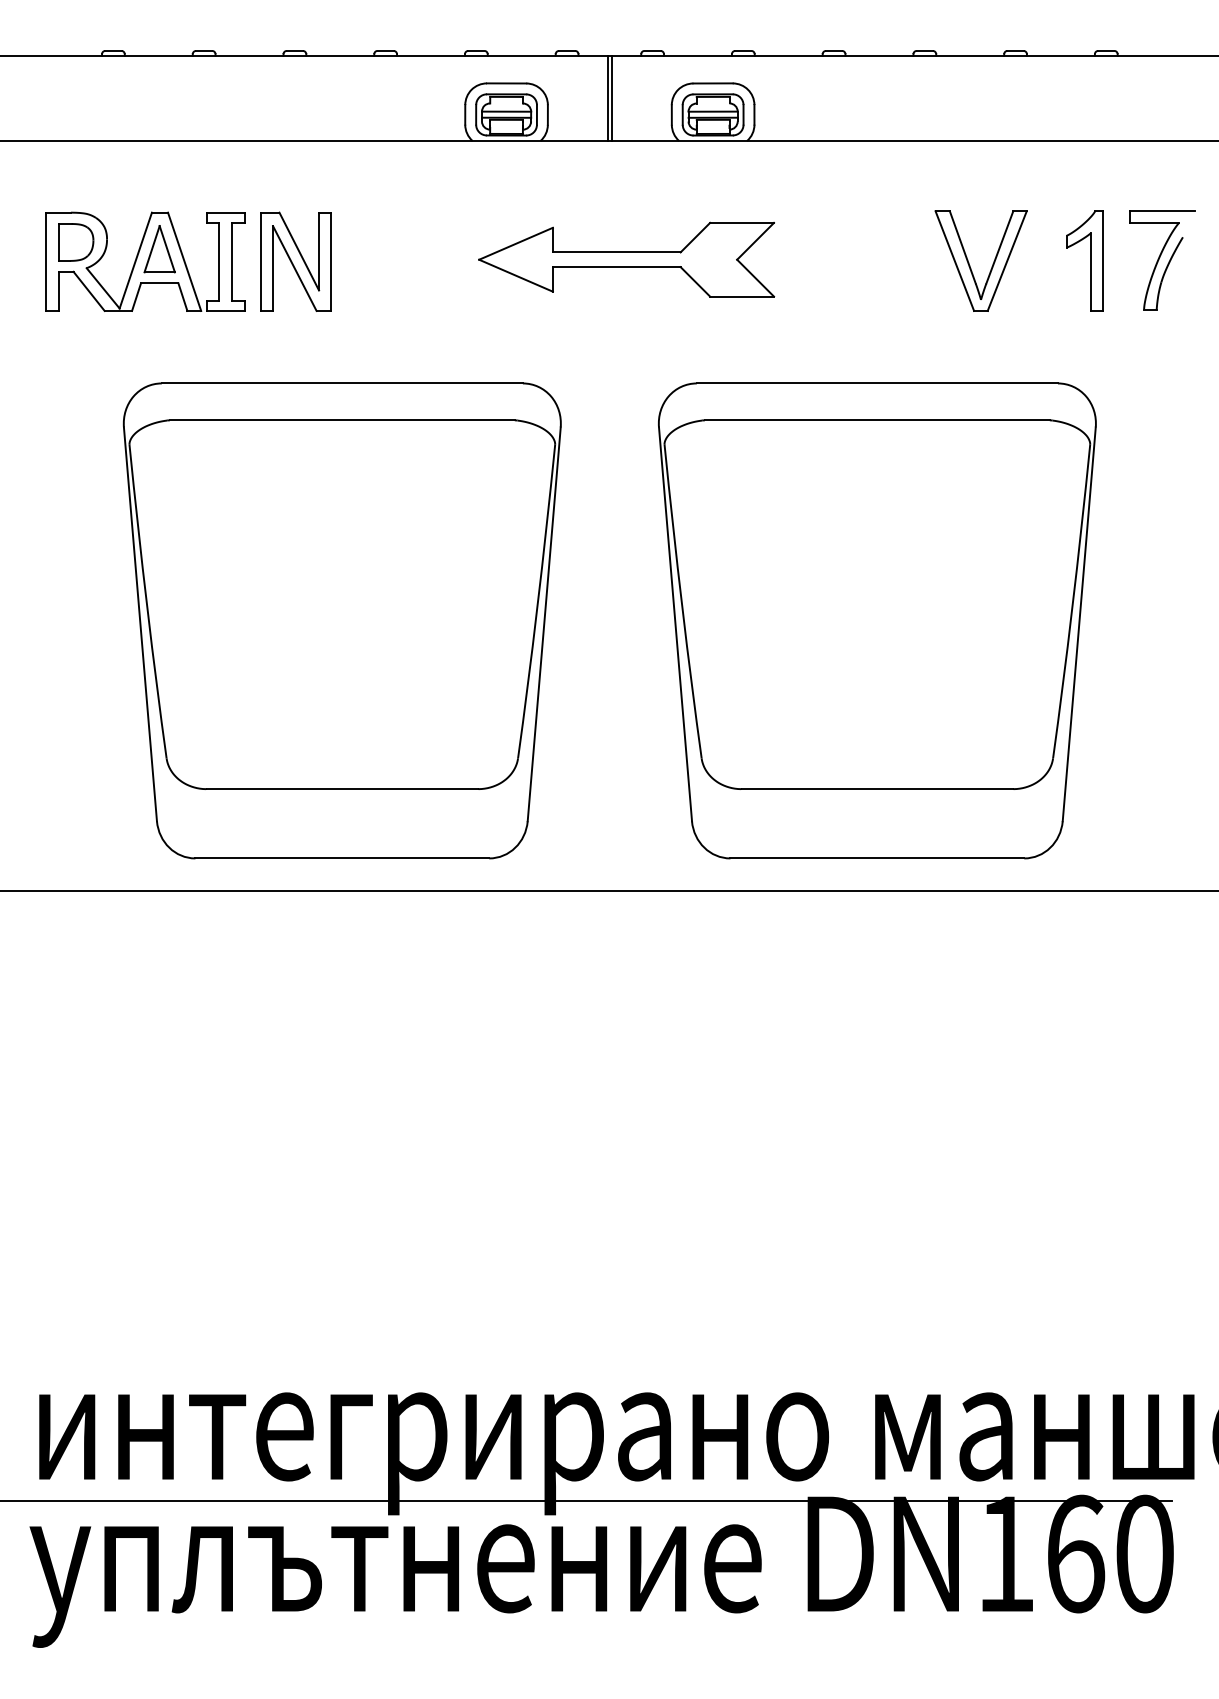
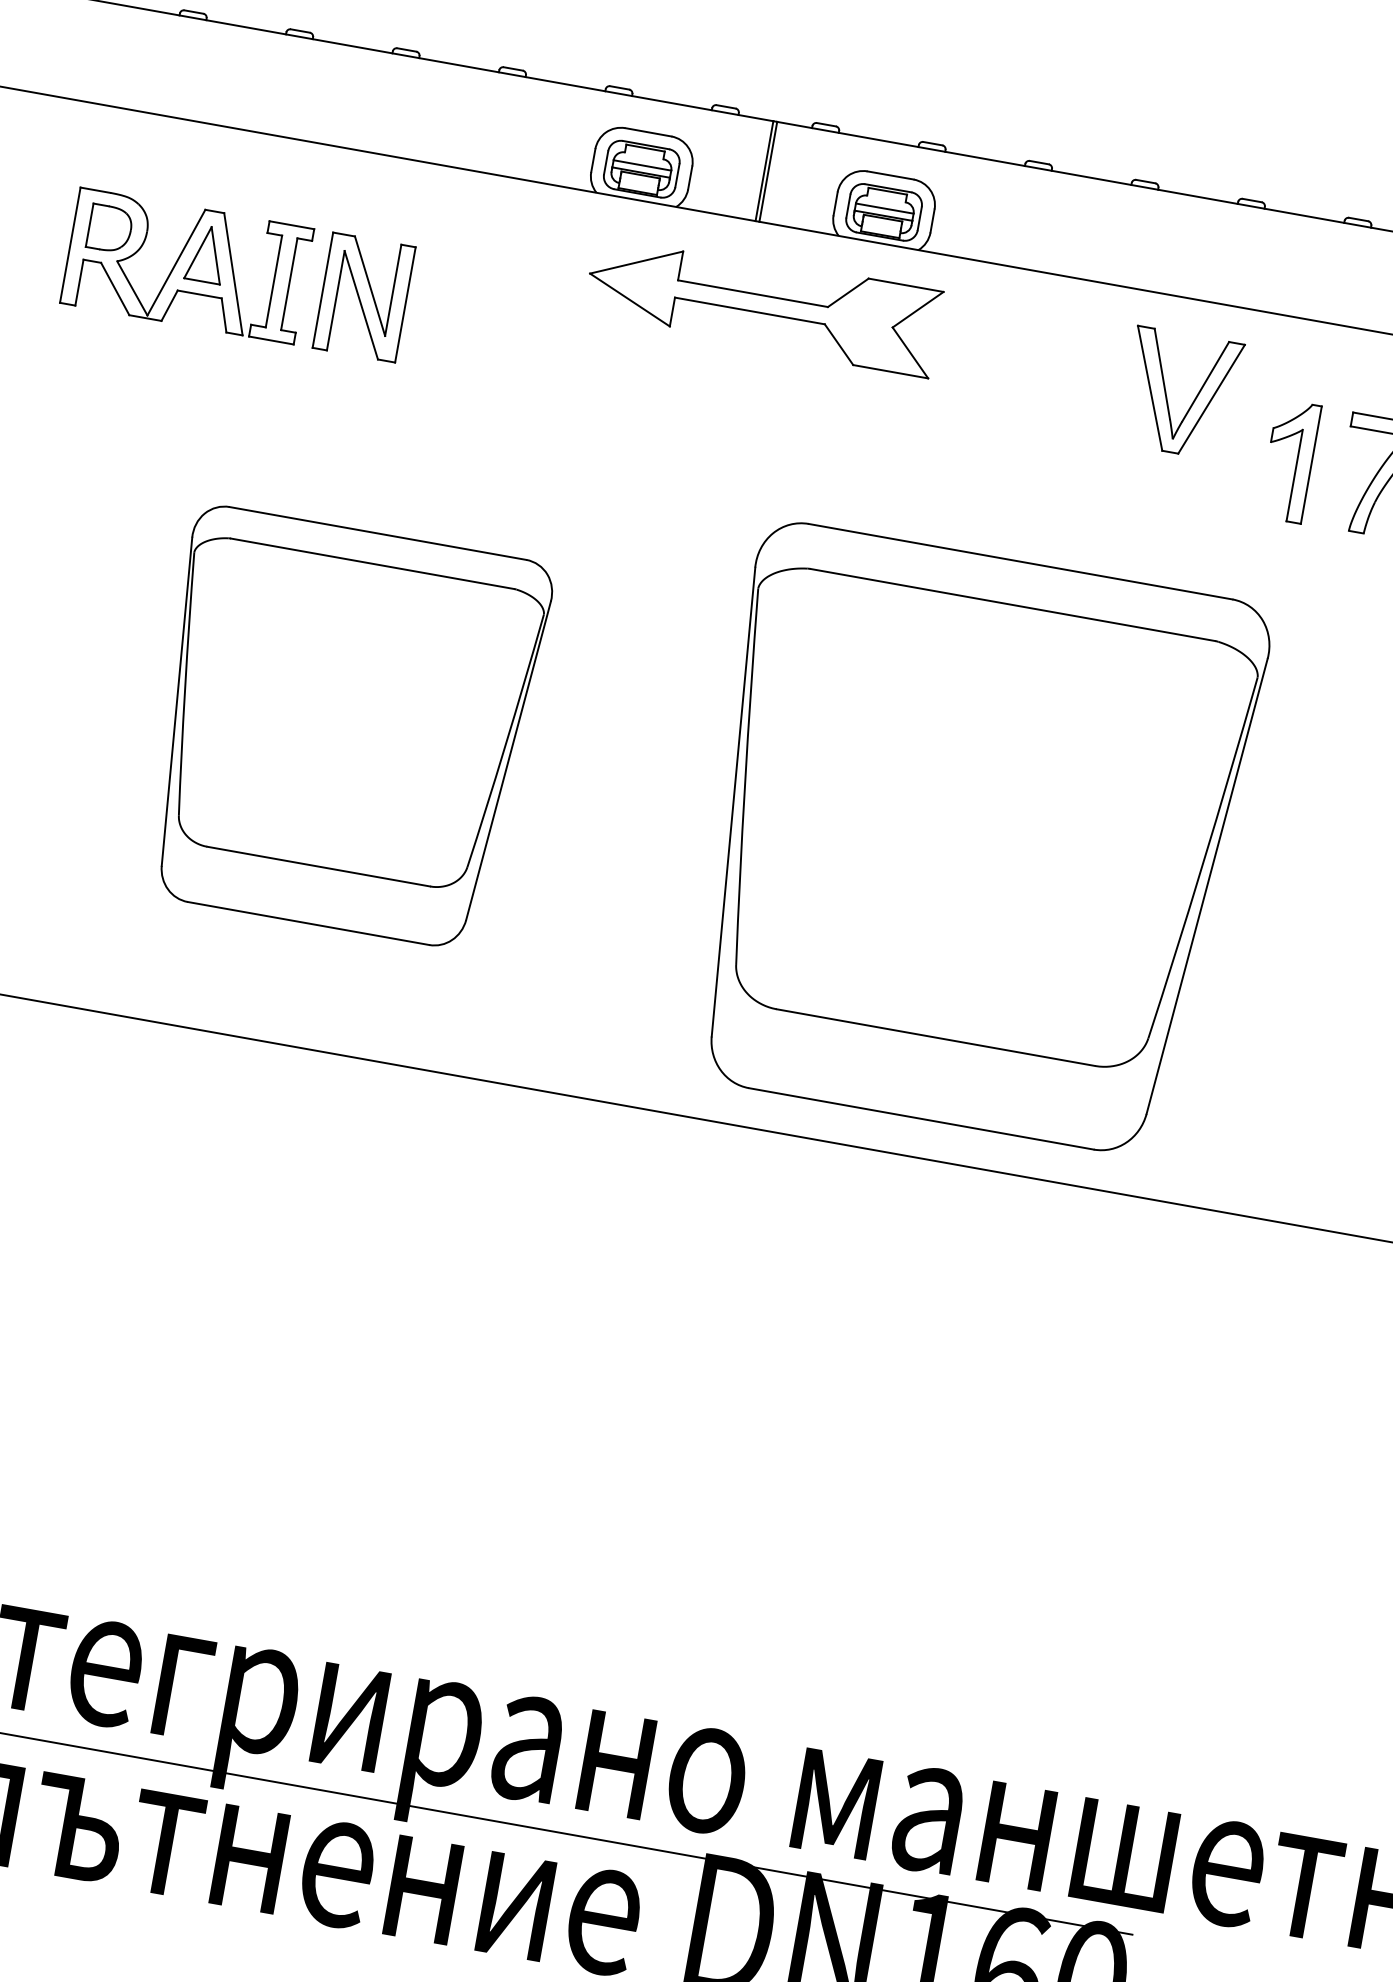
part: (626, 259) -> (762, 304), moved
part: (969, 262) -> (1167, 392), moved
part: (341, 620) -> (342, 727), size x0.7

